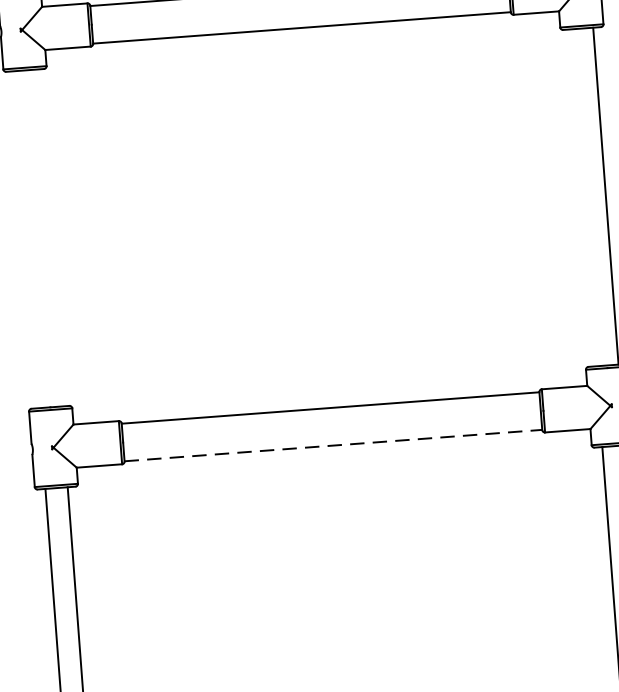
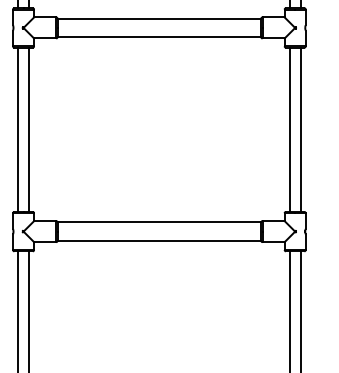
line: (583, 197) -> (289, 129), added
line: (49, 237) -> (29, 129), added
line: (27, 239) -> (18, 129), added
line: (333, 444) -> (159, 240), dashed -> solid

